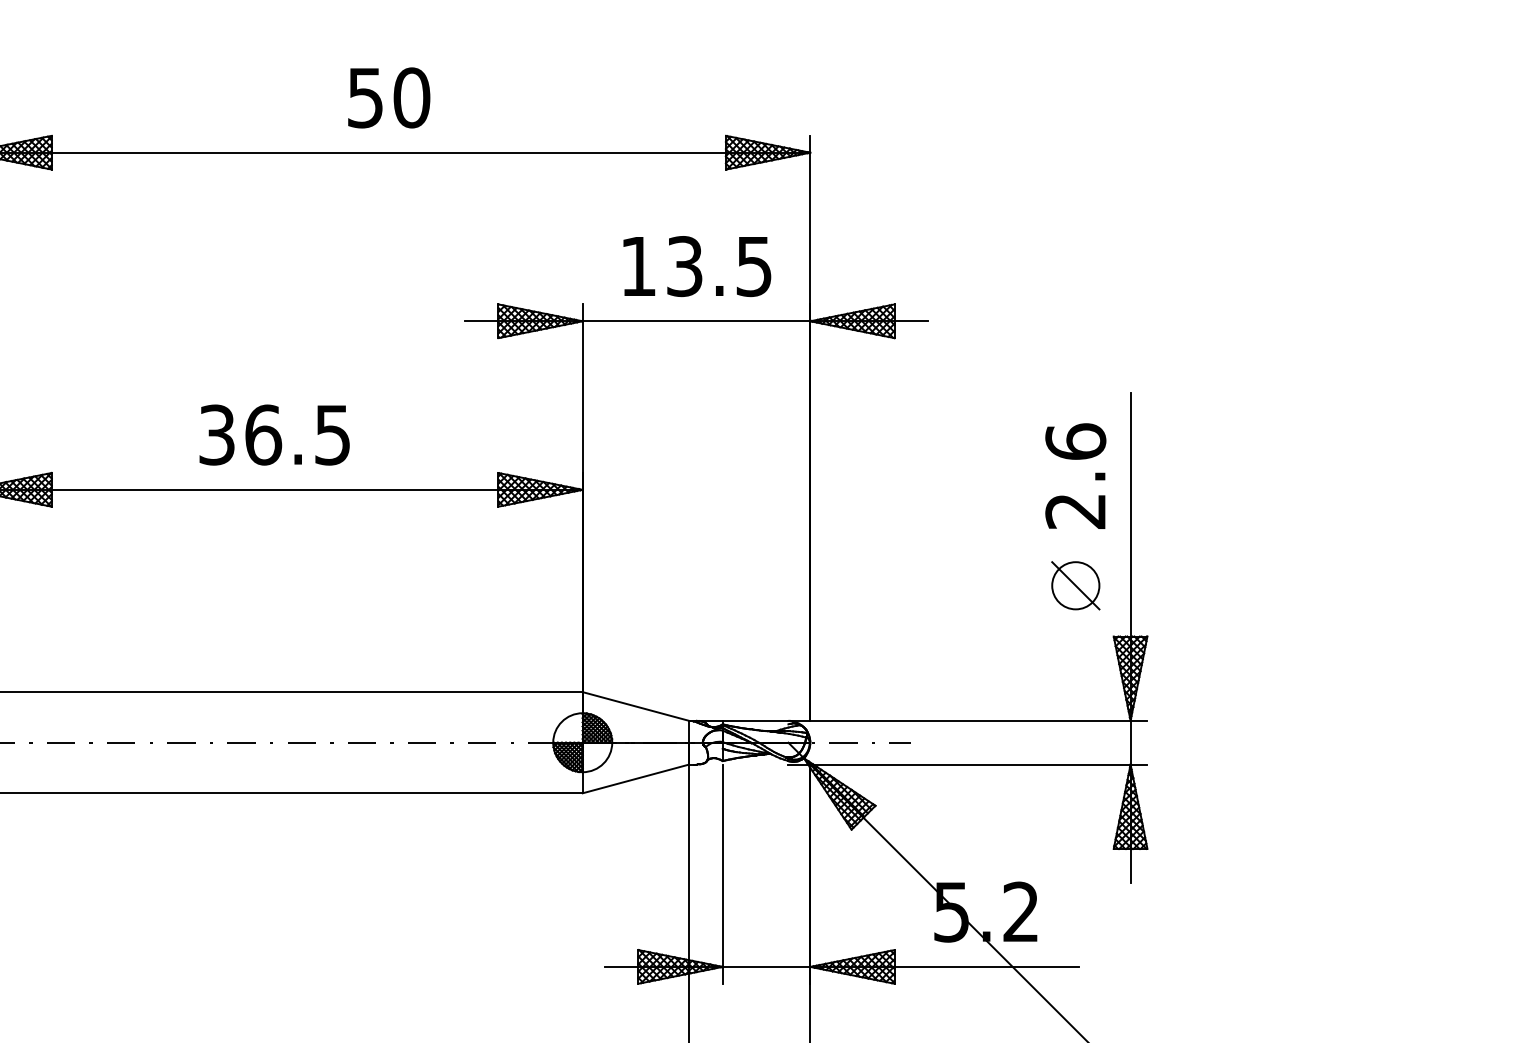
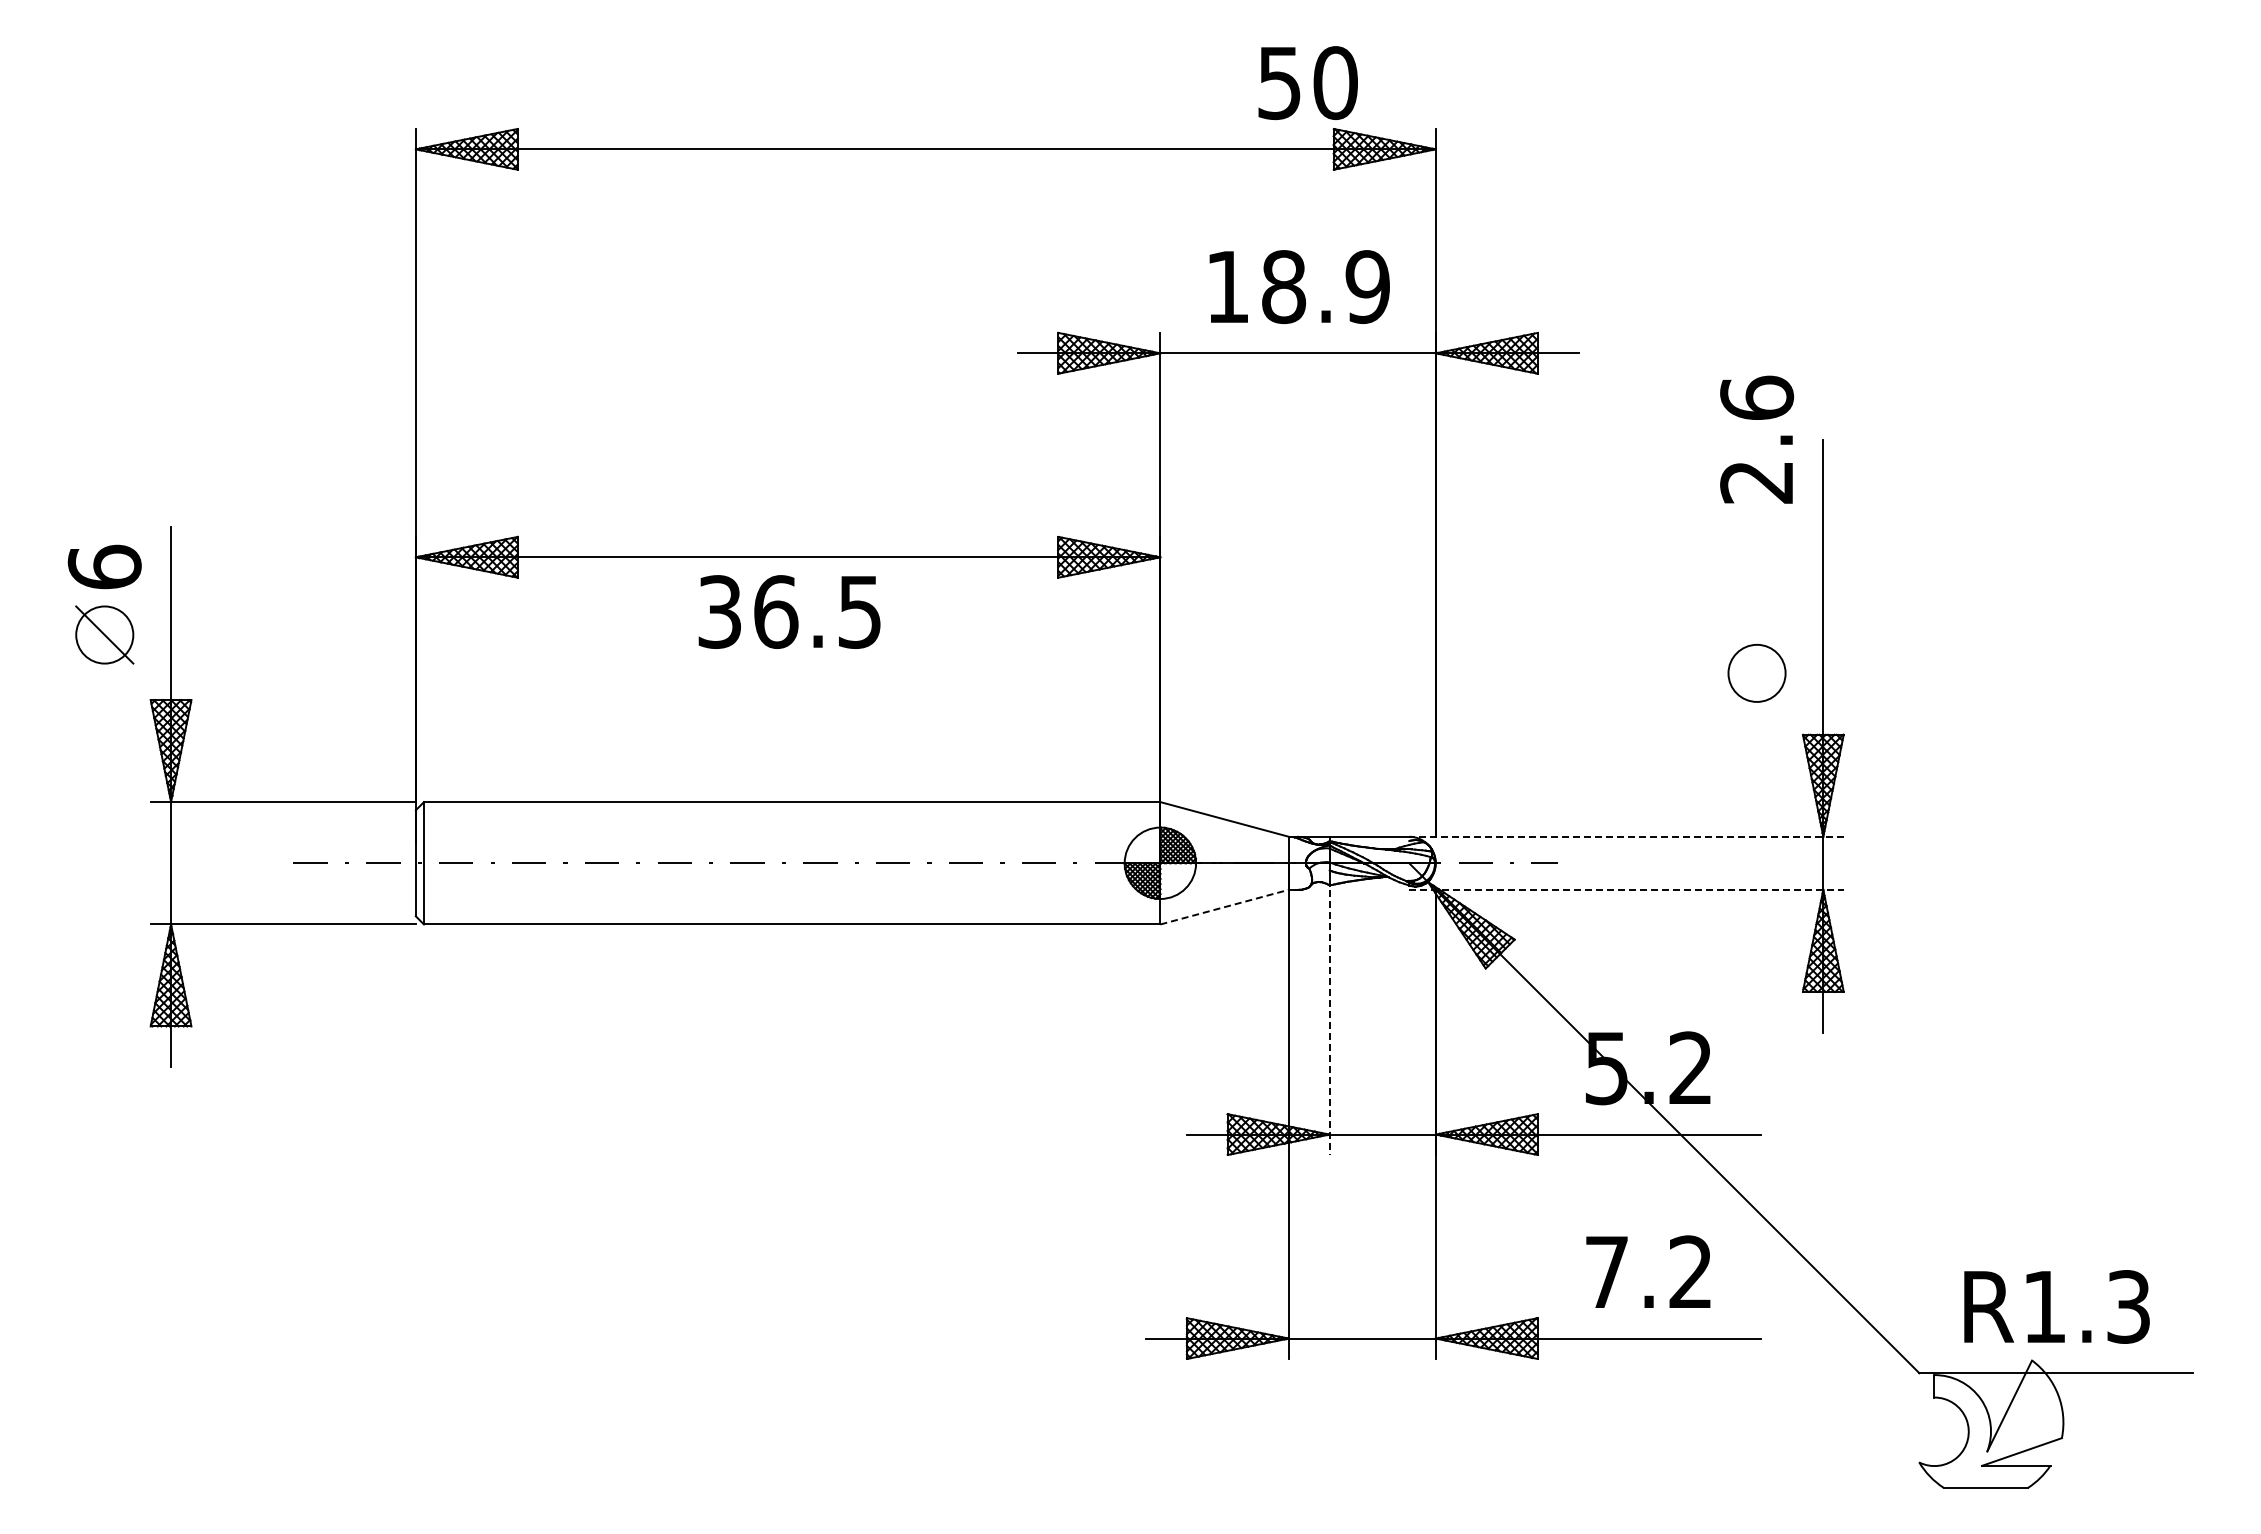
text: (388, 98) -> (1307, 83), moved
text: (719, 266) -> (1325, 287), 13.5 -> 18.9
text: (274, 434) -> (789, 611), moved
text: (1076, 475) -> (1757, 439), moved
line: (1075, 585) -> (1756, 672), removed
line: (967, 720) -> (1626, 836), solid -> dashed
line: (968, 764) -> (1627, 889), solid -> dashed
line: (635, 779) -> (1224, 907), solid -> dashed
line: (722, 874) -> (1329, 1022), solid -> dashed

